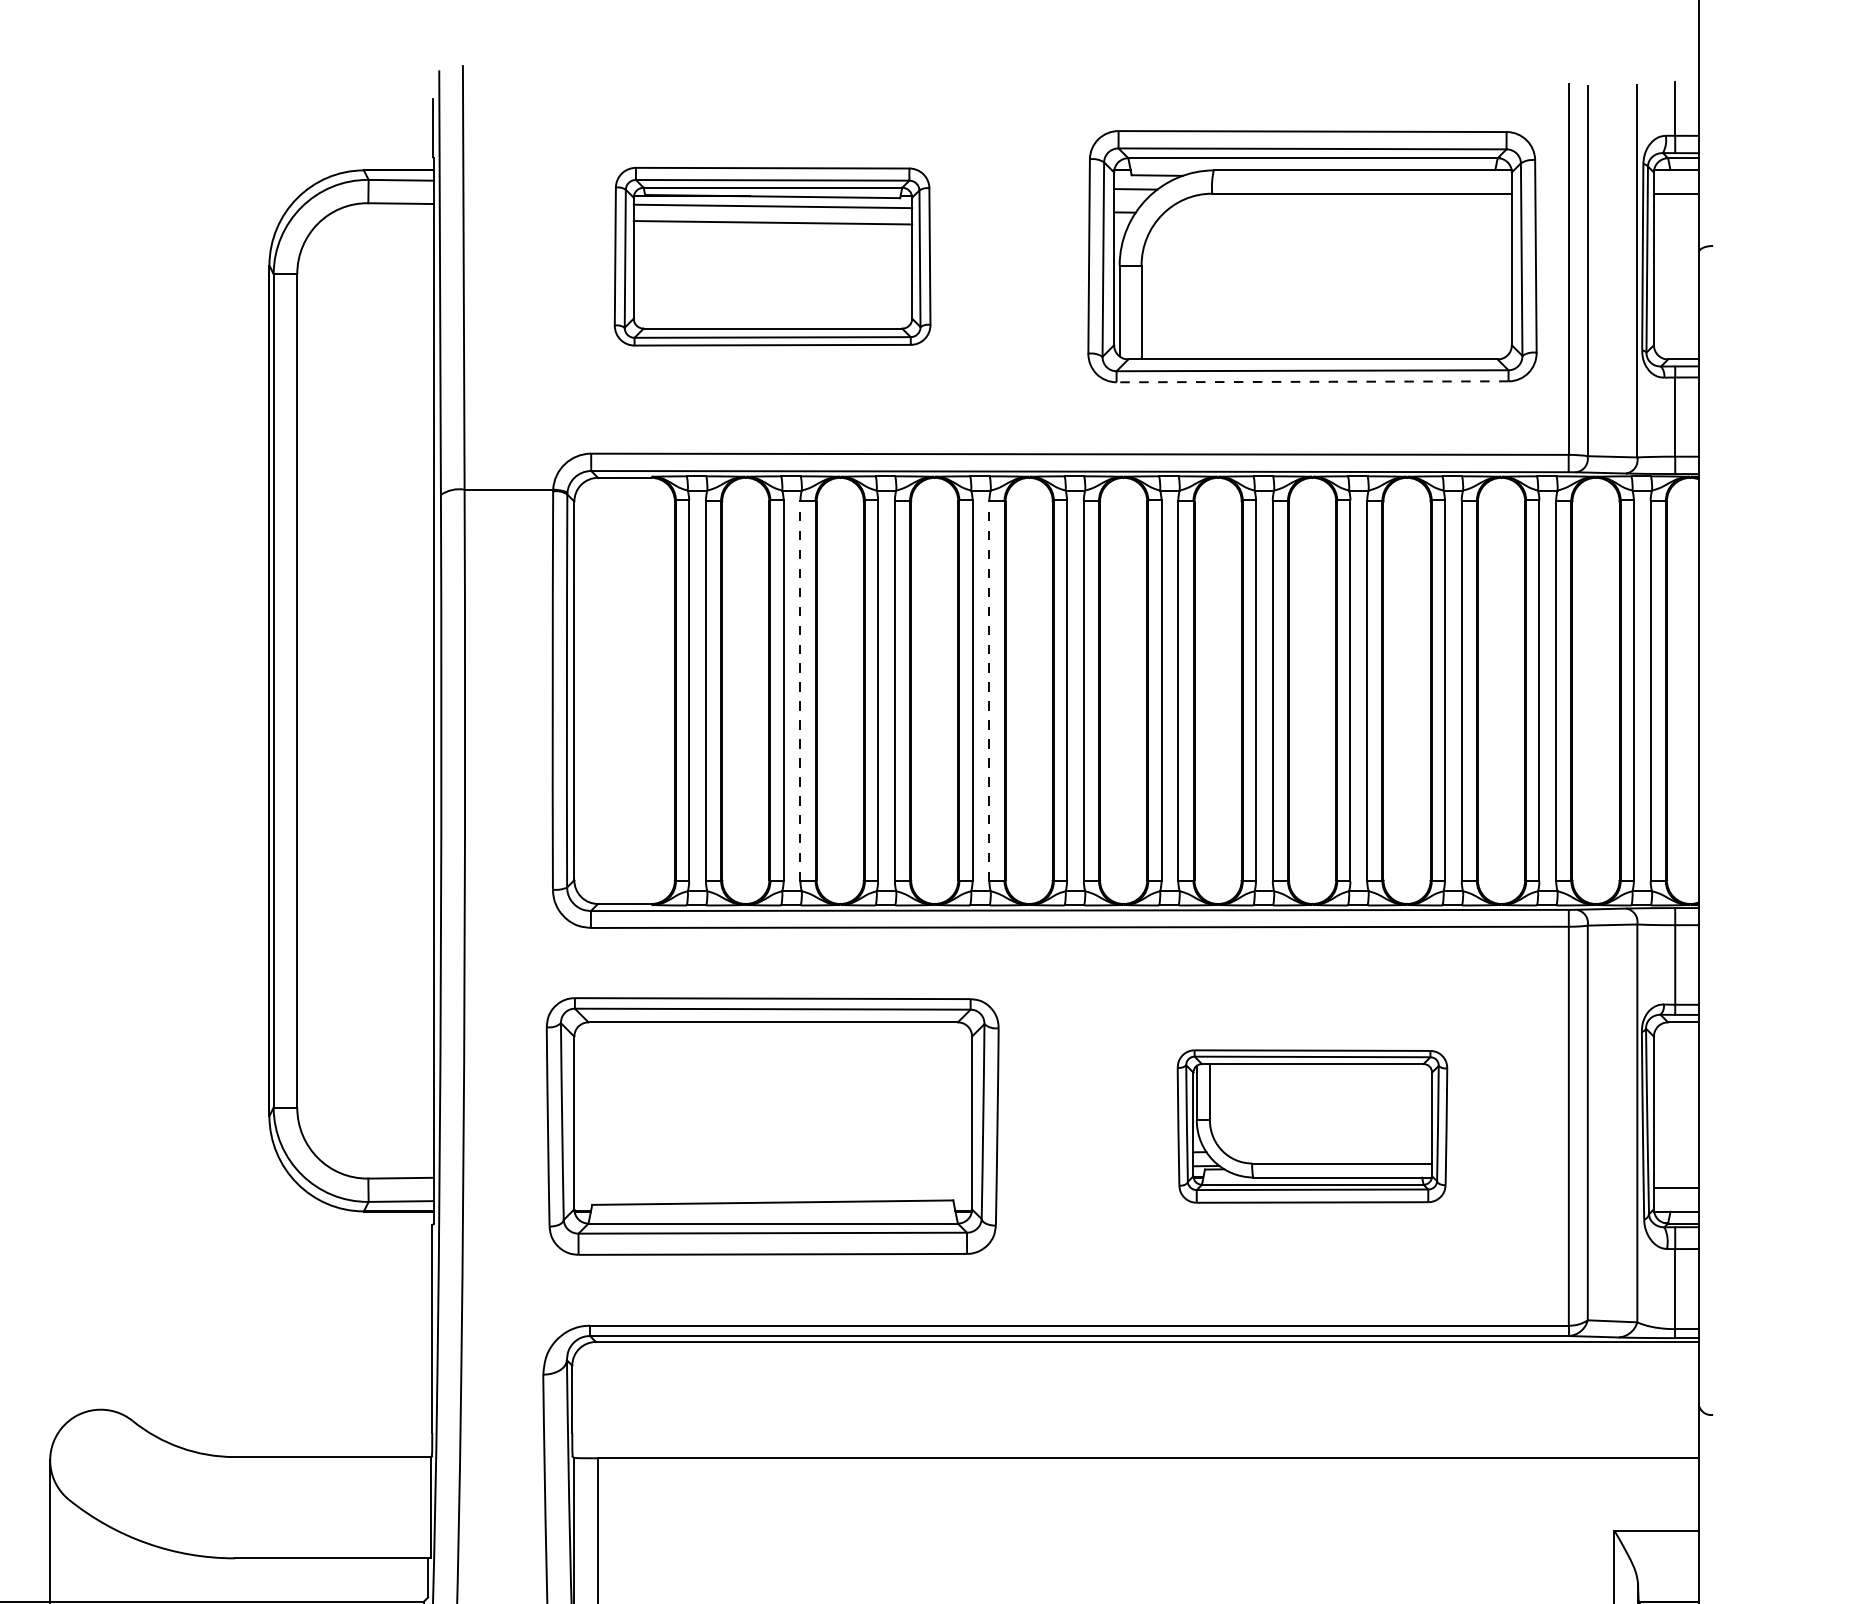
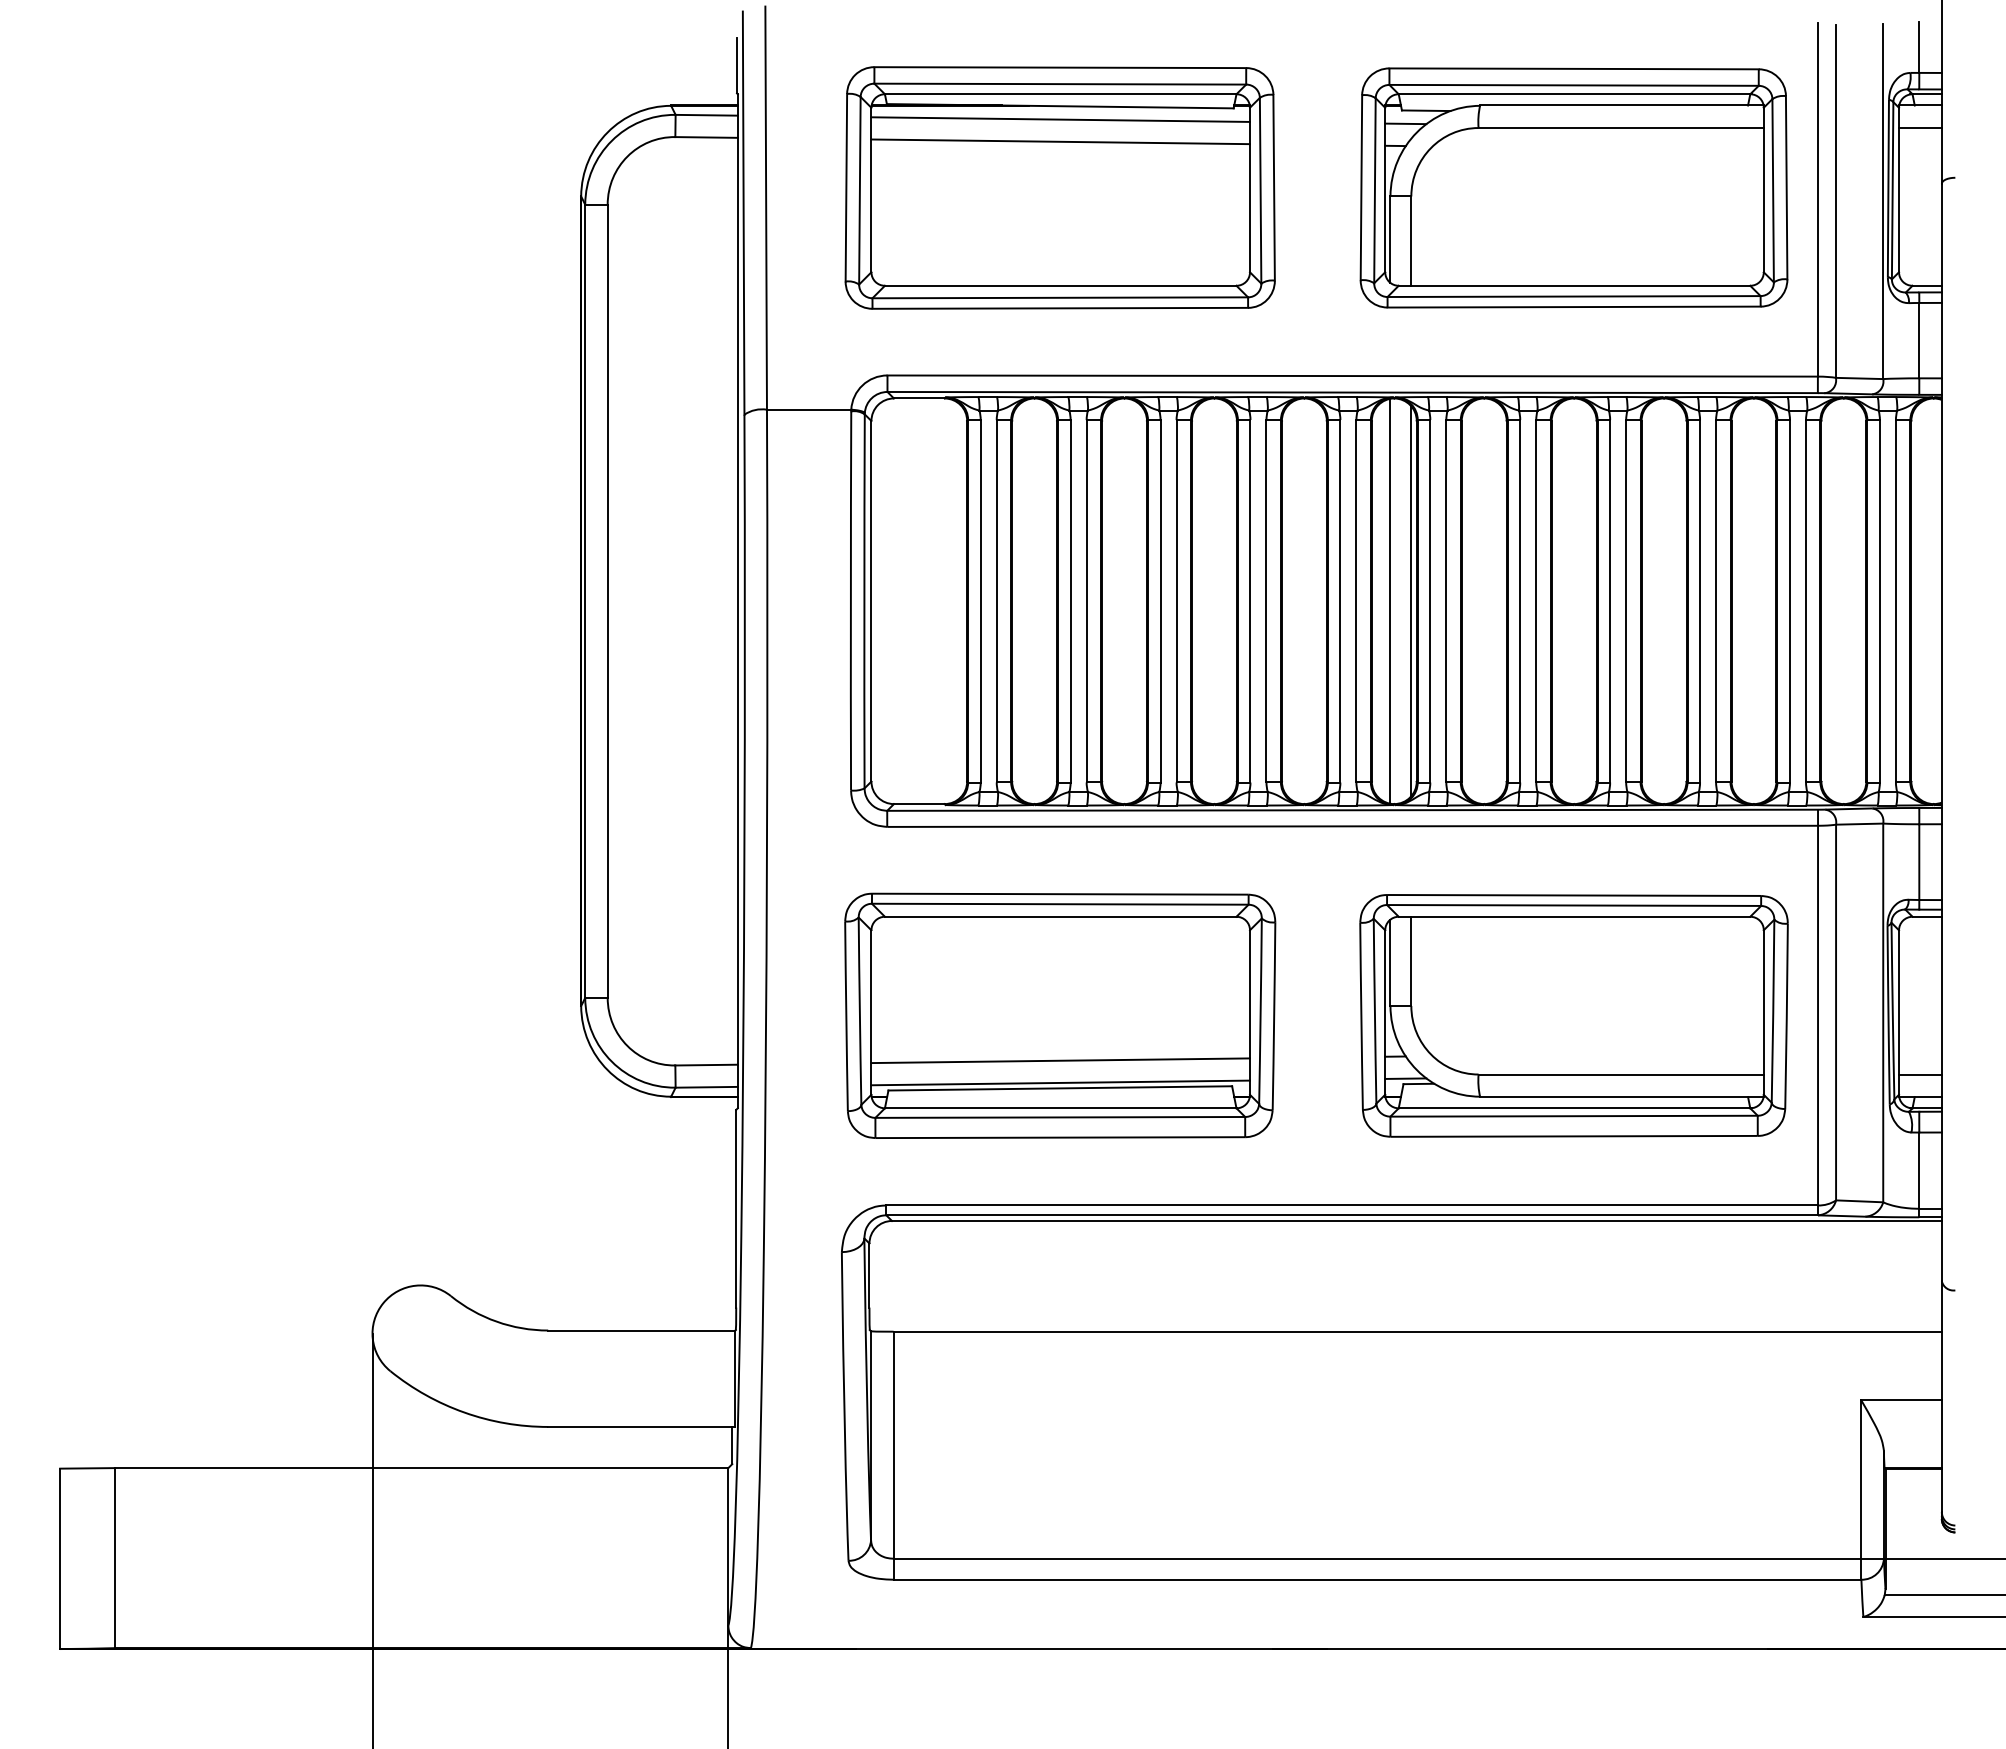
part: (771, 256) -> (1059, 187), size x1.43
line: (1312, 382) -> (1574, 307), dashed -> solid
line: (800, 690) -> (1086, 600), dashed -> solid
line: (989, 690) -> (1266, 600), dashed -> solid
line: (1119, 690) -> (1390, 600), added
line: (1141, 691) -> (1411, 601), added
part: (1311, 1126) -> (1573, 1015), size x1.67
line: (772, 1173) -> (1060, 1060), added
line: (772, 1196) -> (1060, 1082), added

